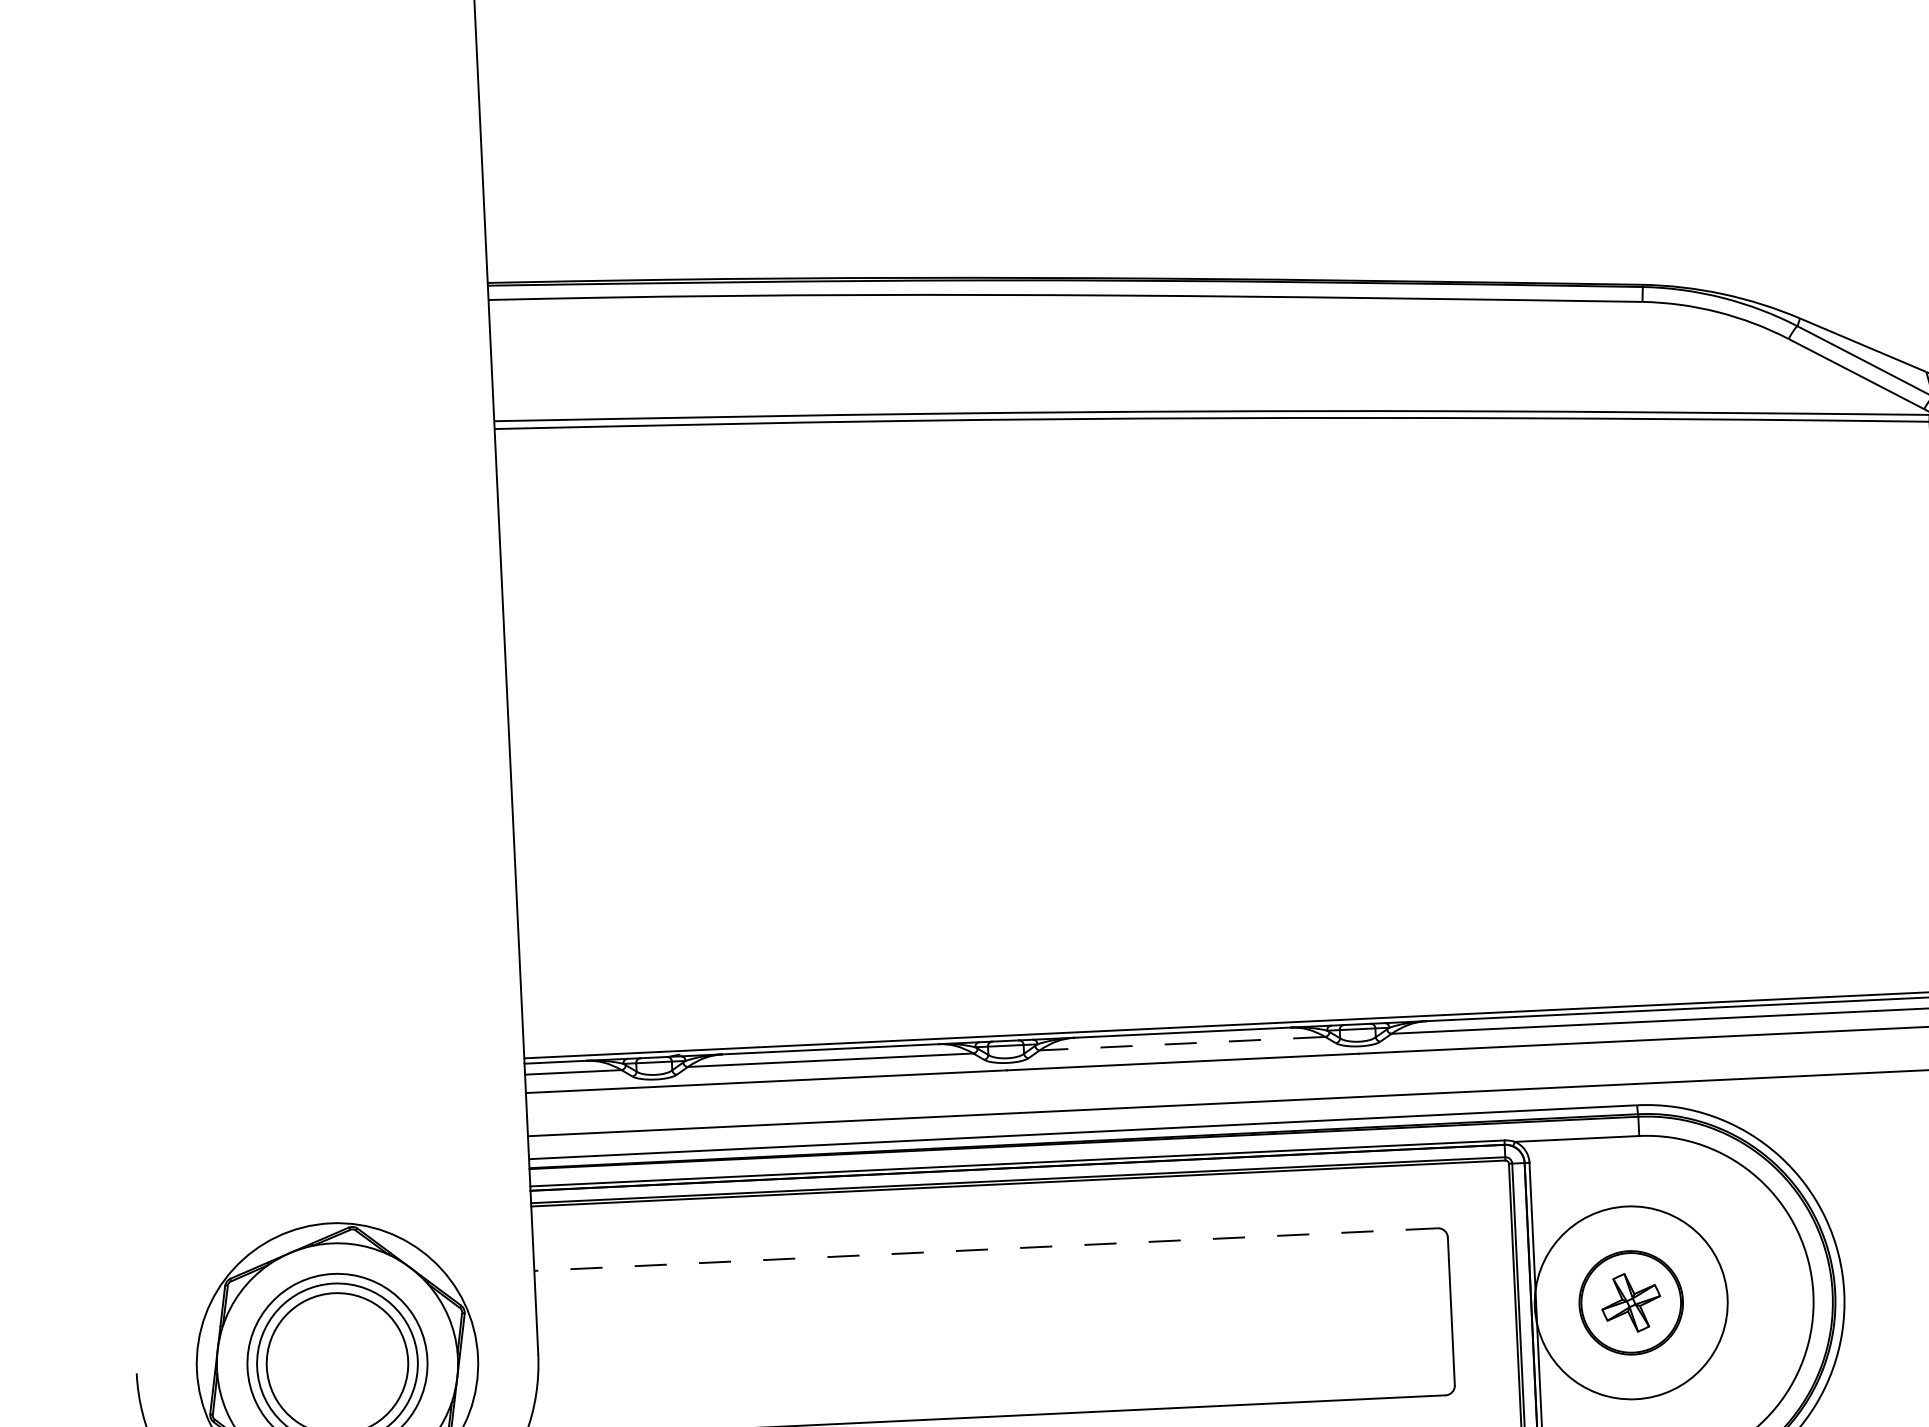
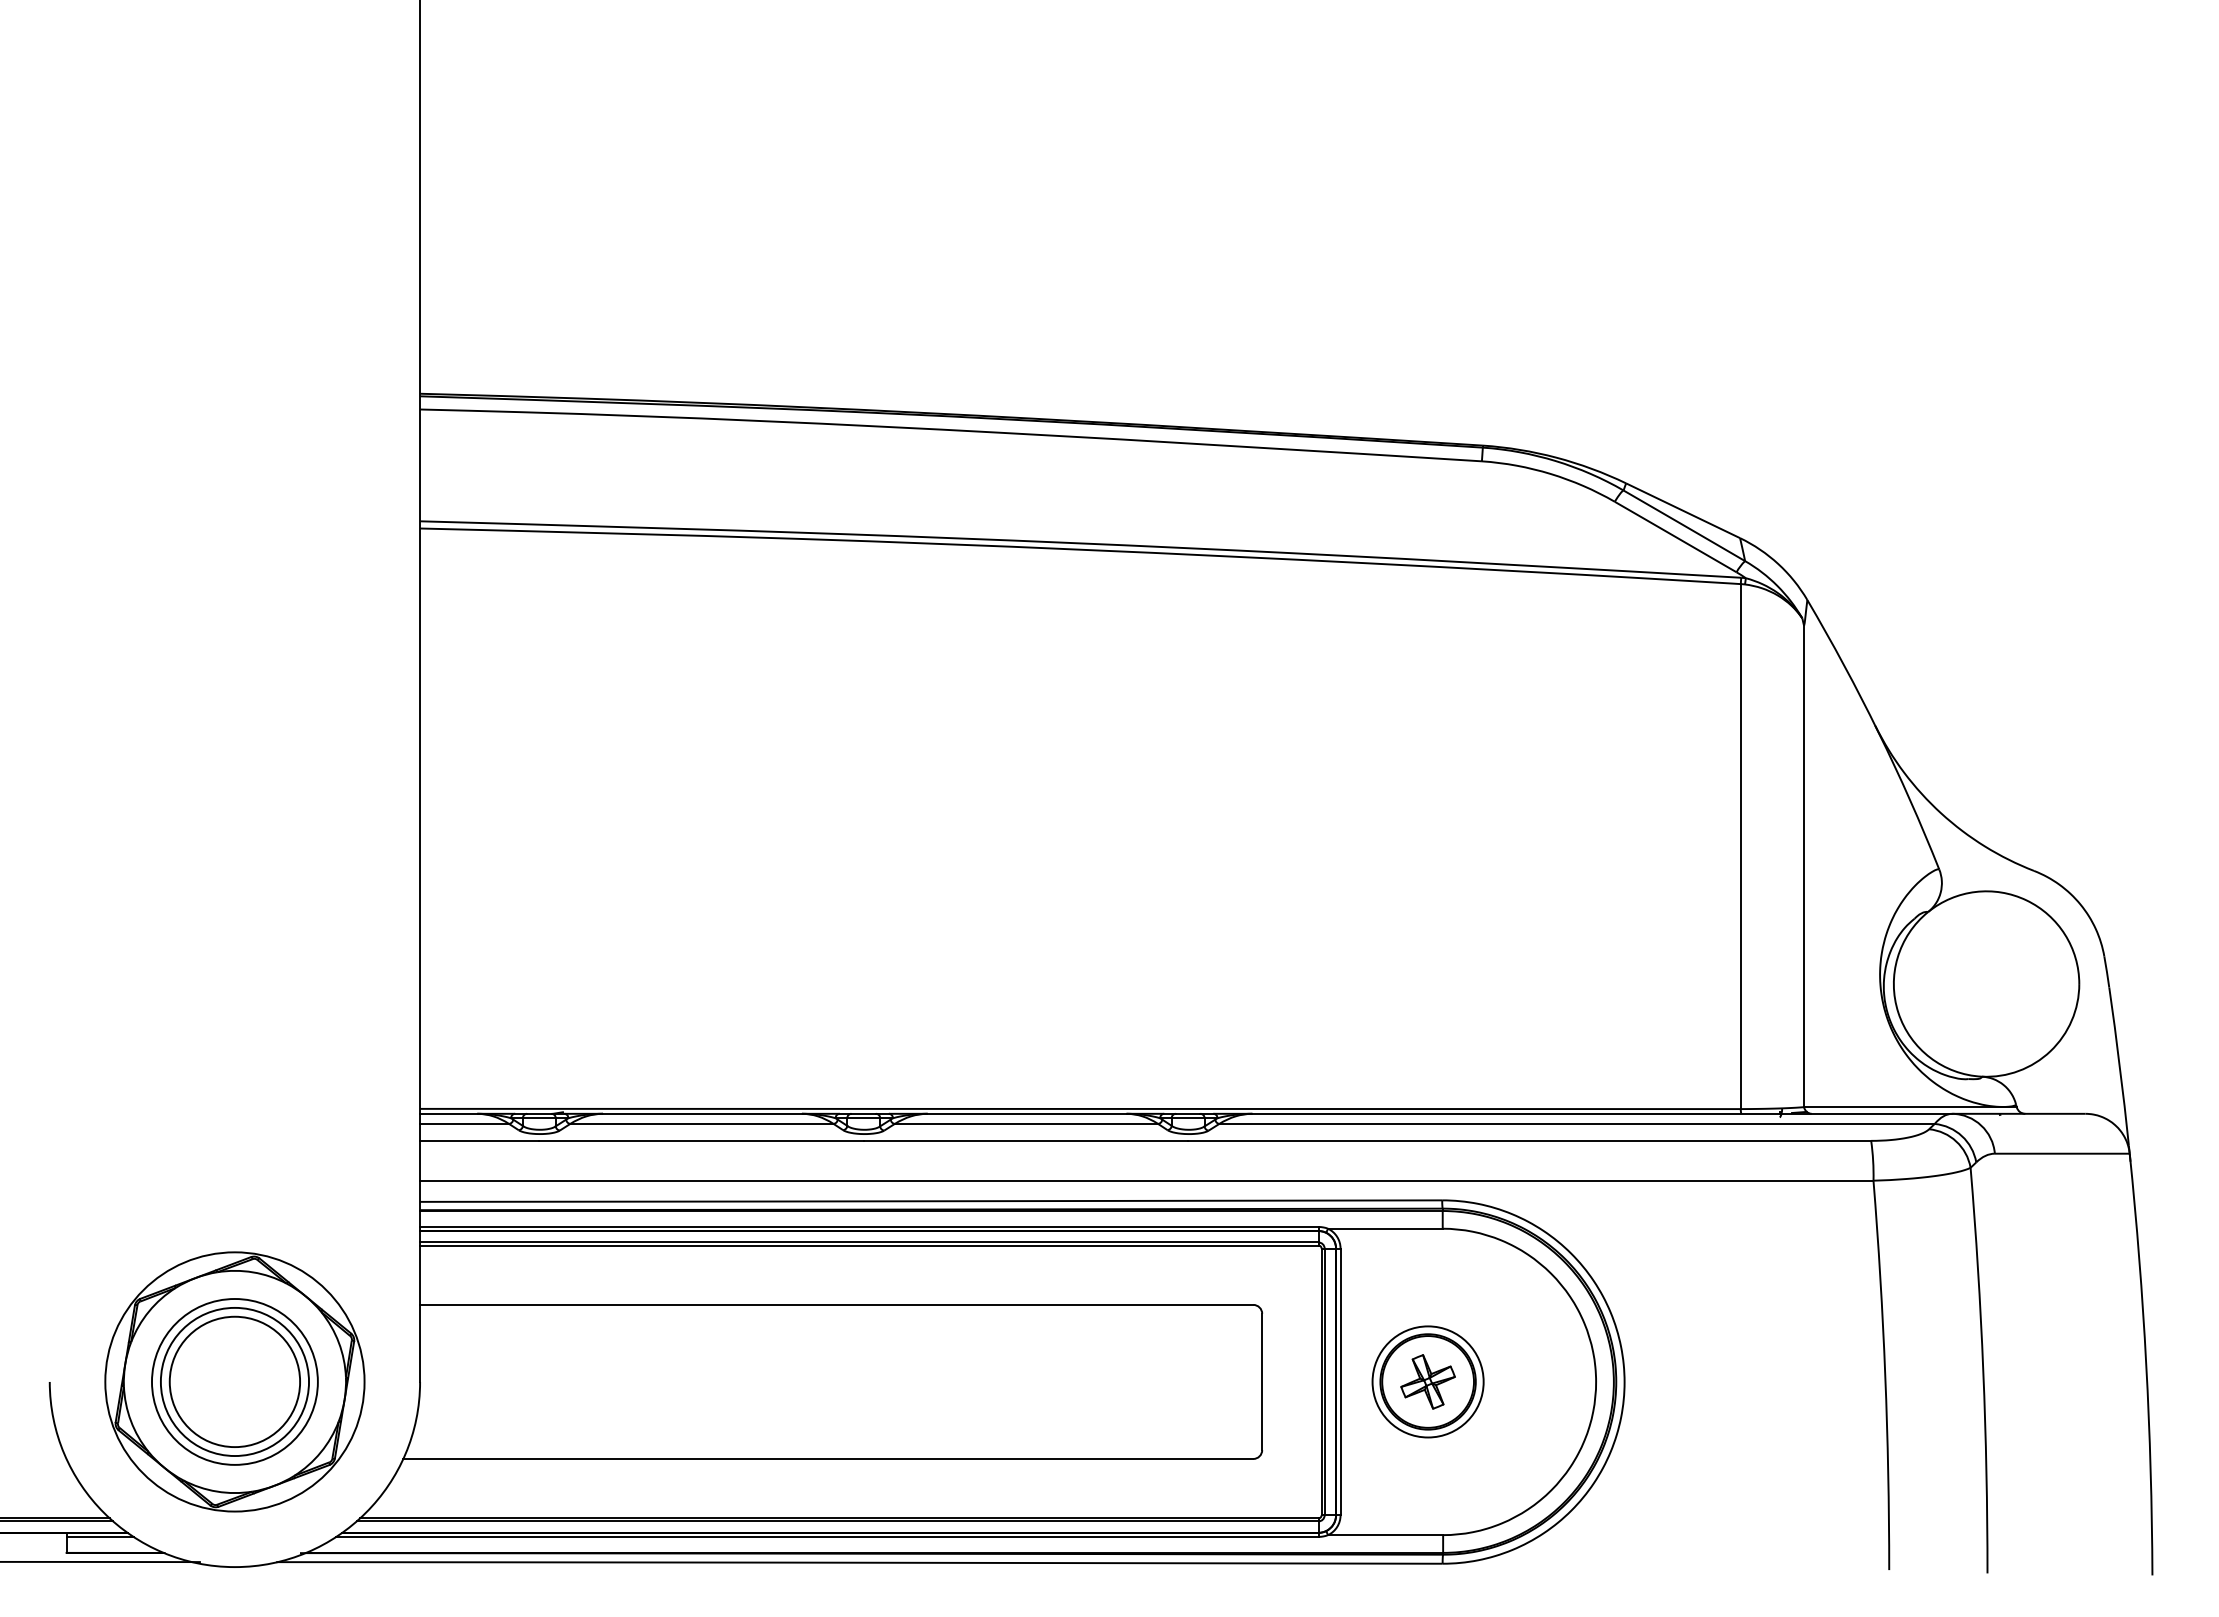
line: (1182, 1043) -> (1026, 1123), dashed -> solid
line: (985, 1249) -> (836, 1304), dashed -> solid
circle: (1630, 1302) -> (1427, 1381), size x0.62

